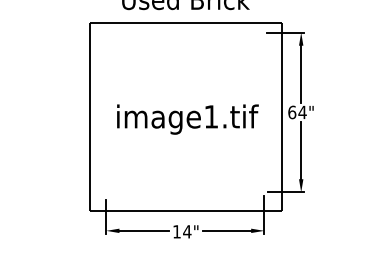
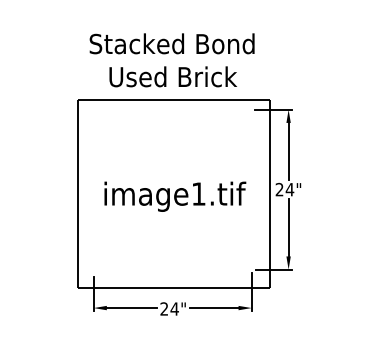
text: (292, 112) -> (279, 189), 64" -> 24"
text: (176, 231) -> (163, 308), 14" -> 24"

